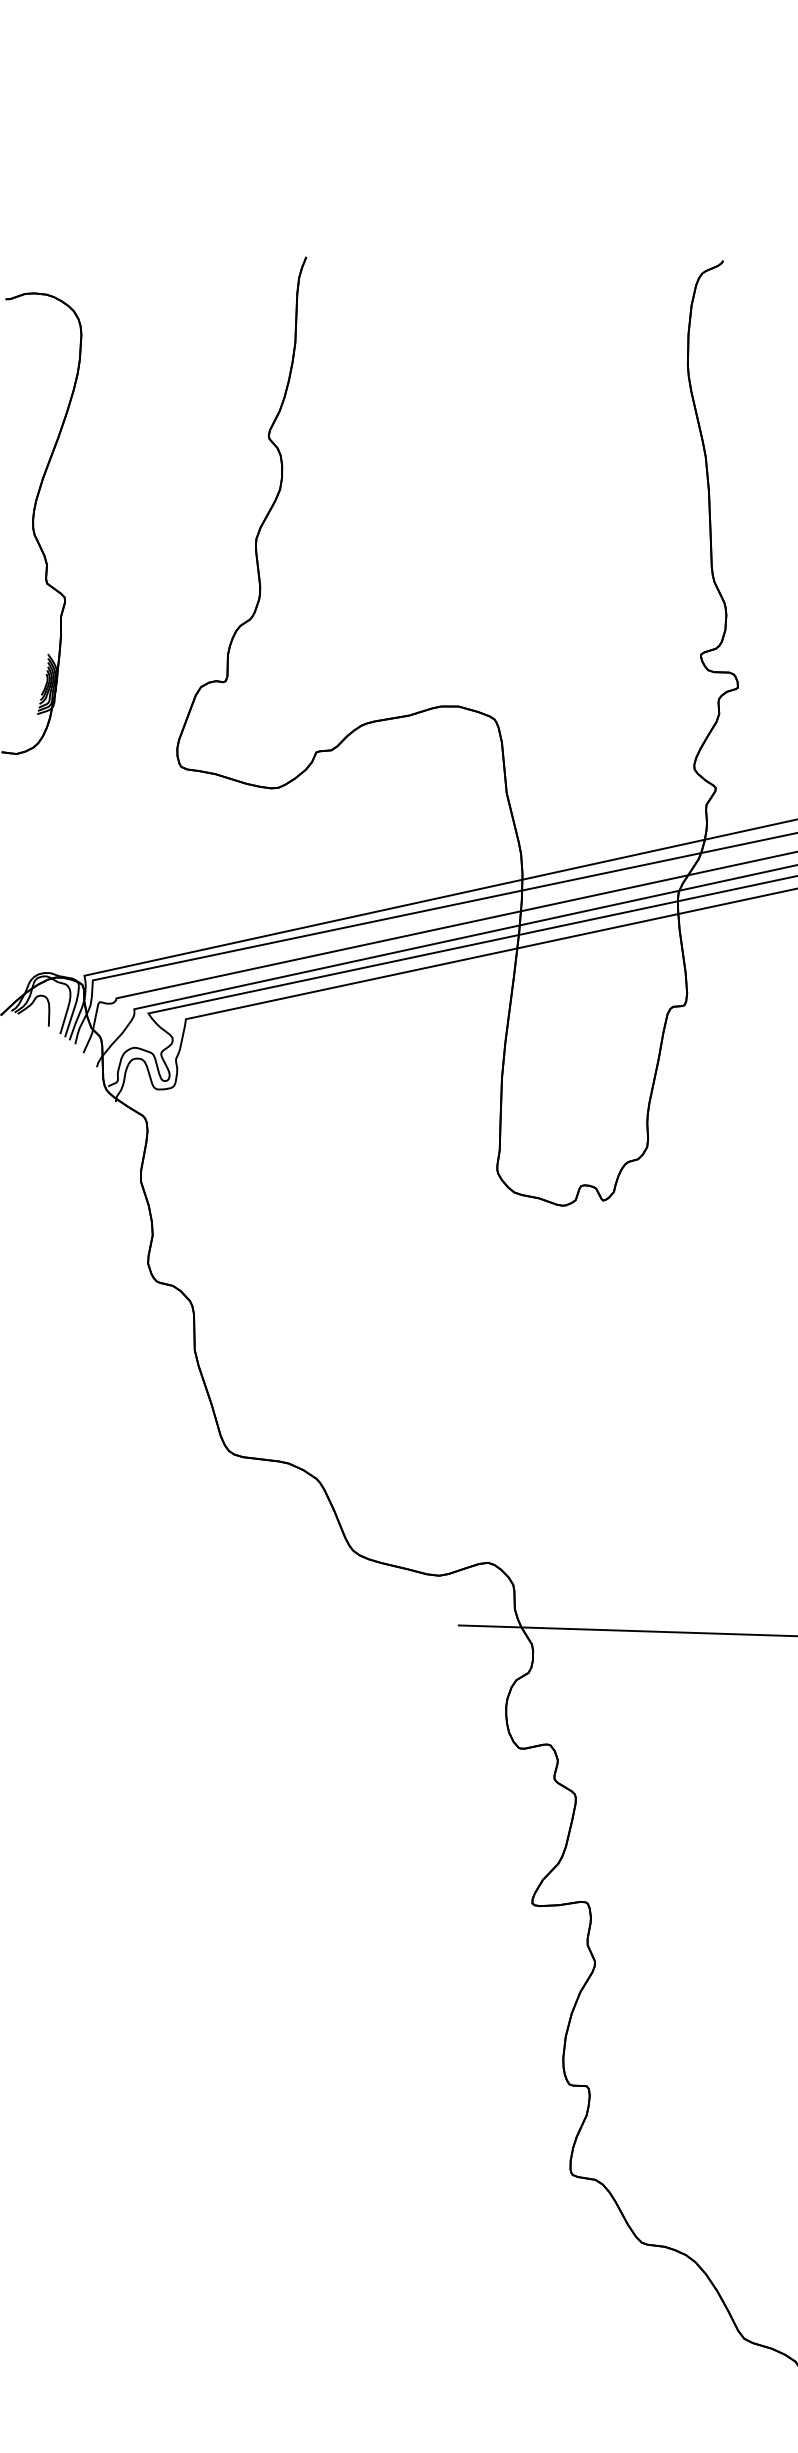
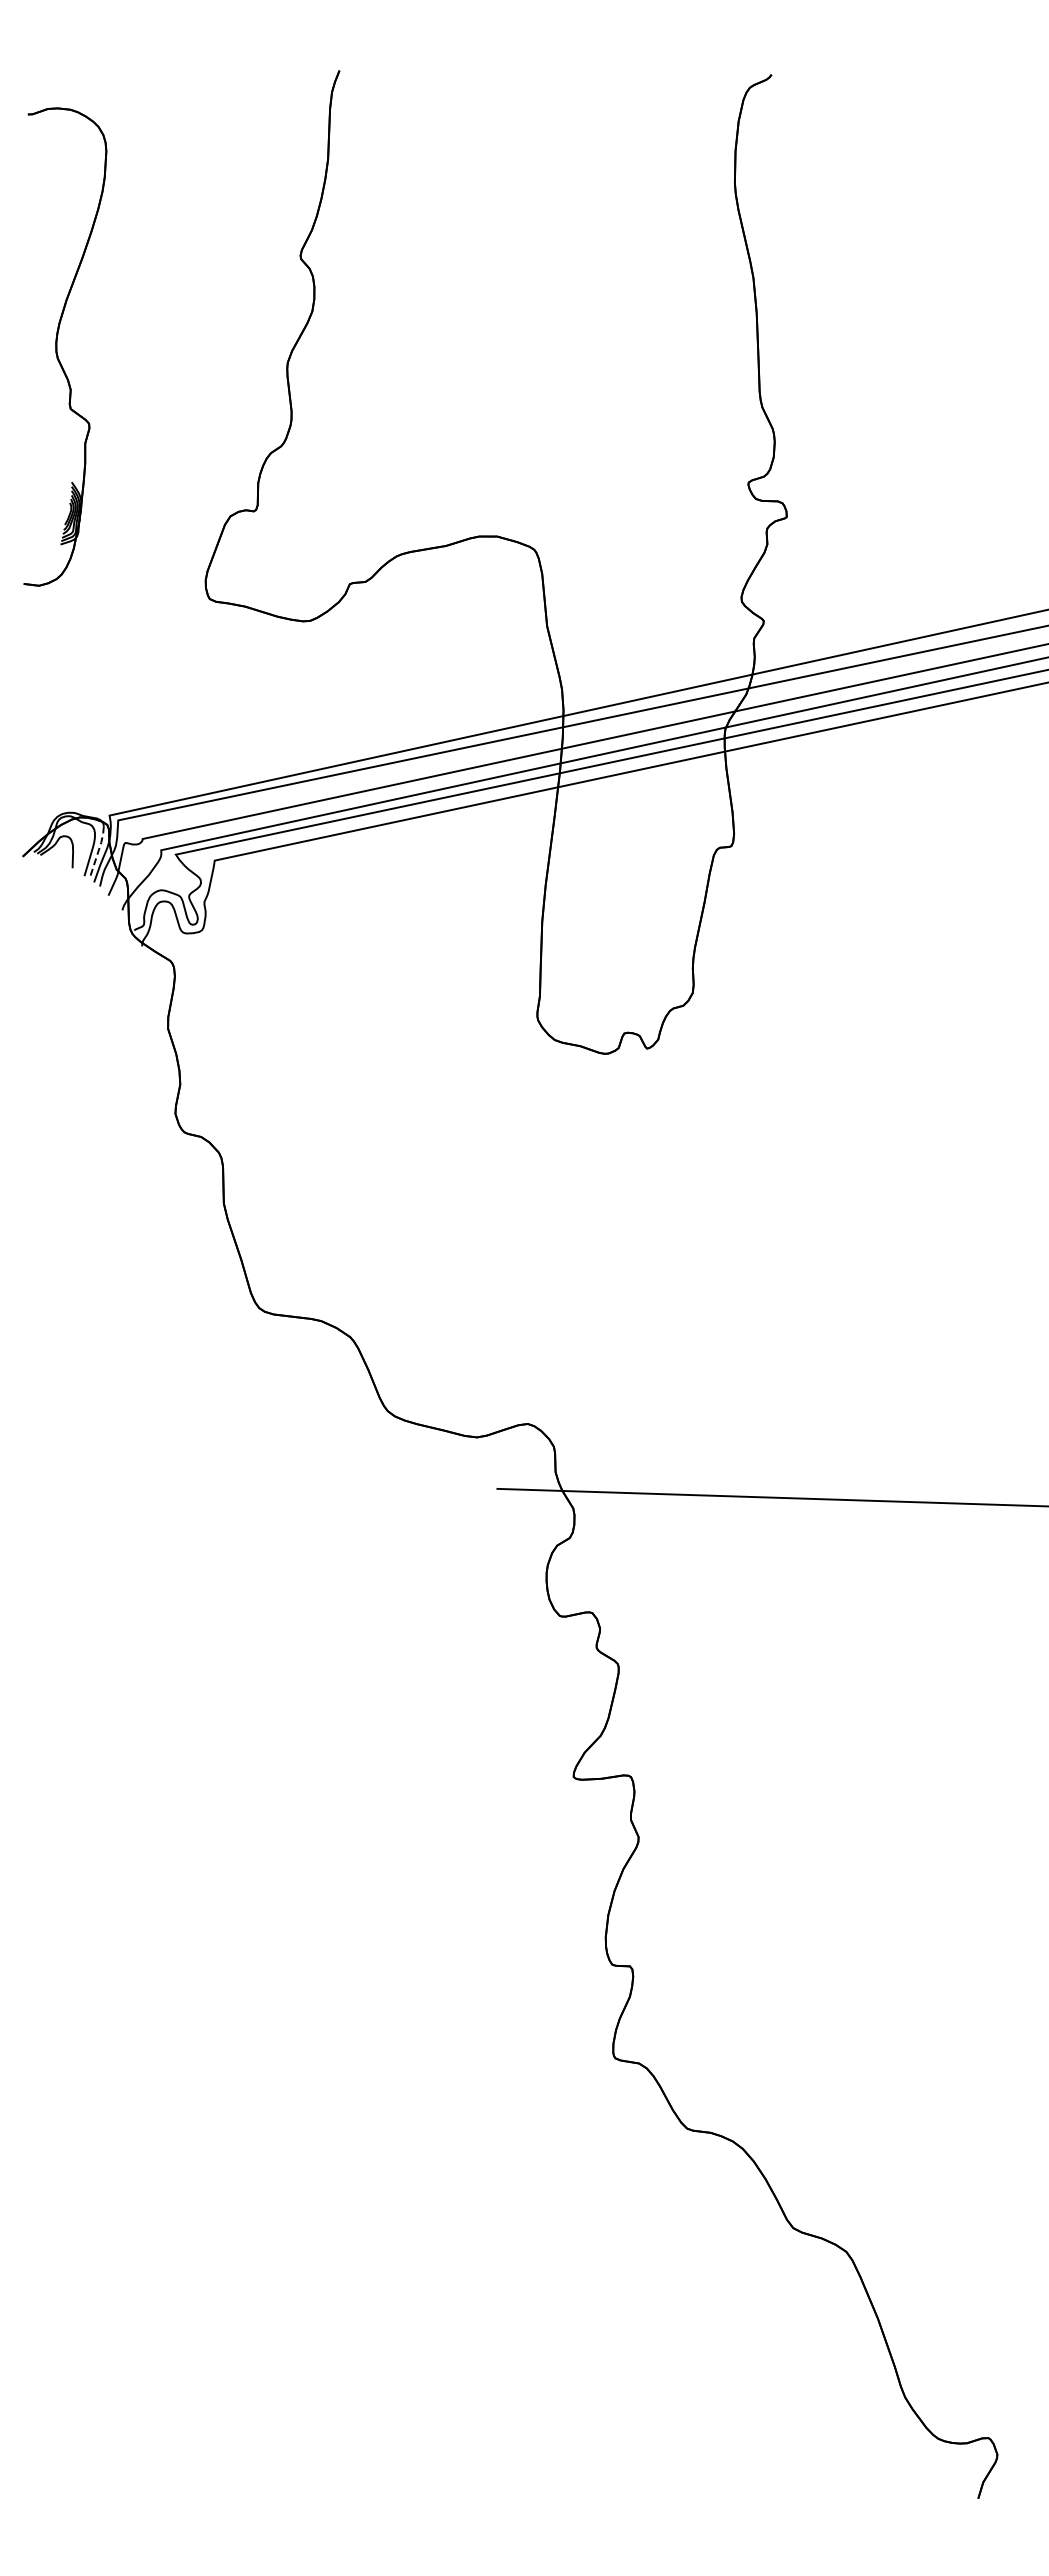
line: (73, 1010) -> (98, 851), solid -> dashed

